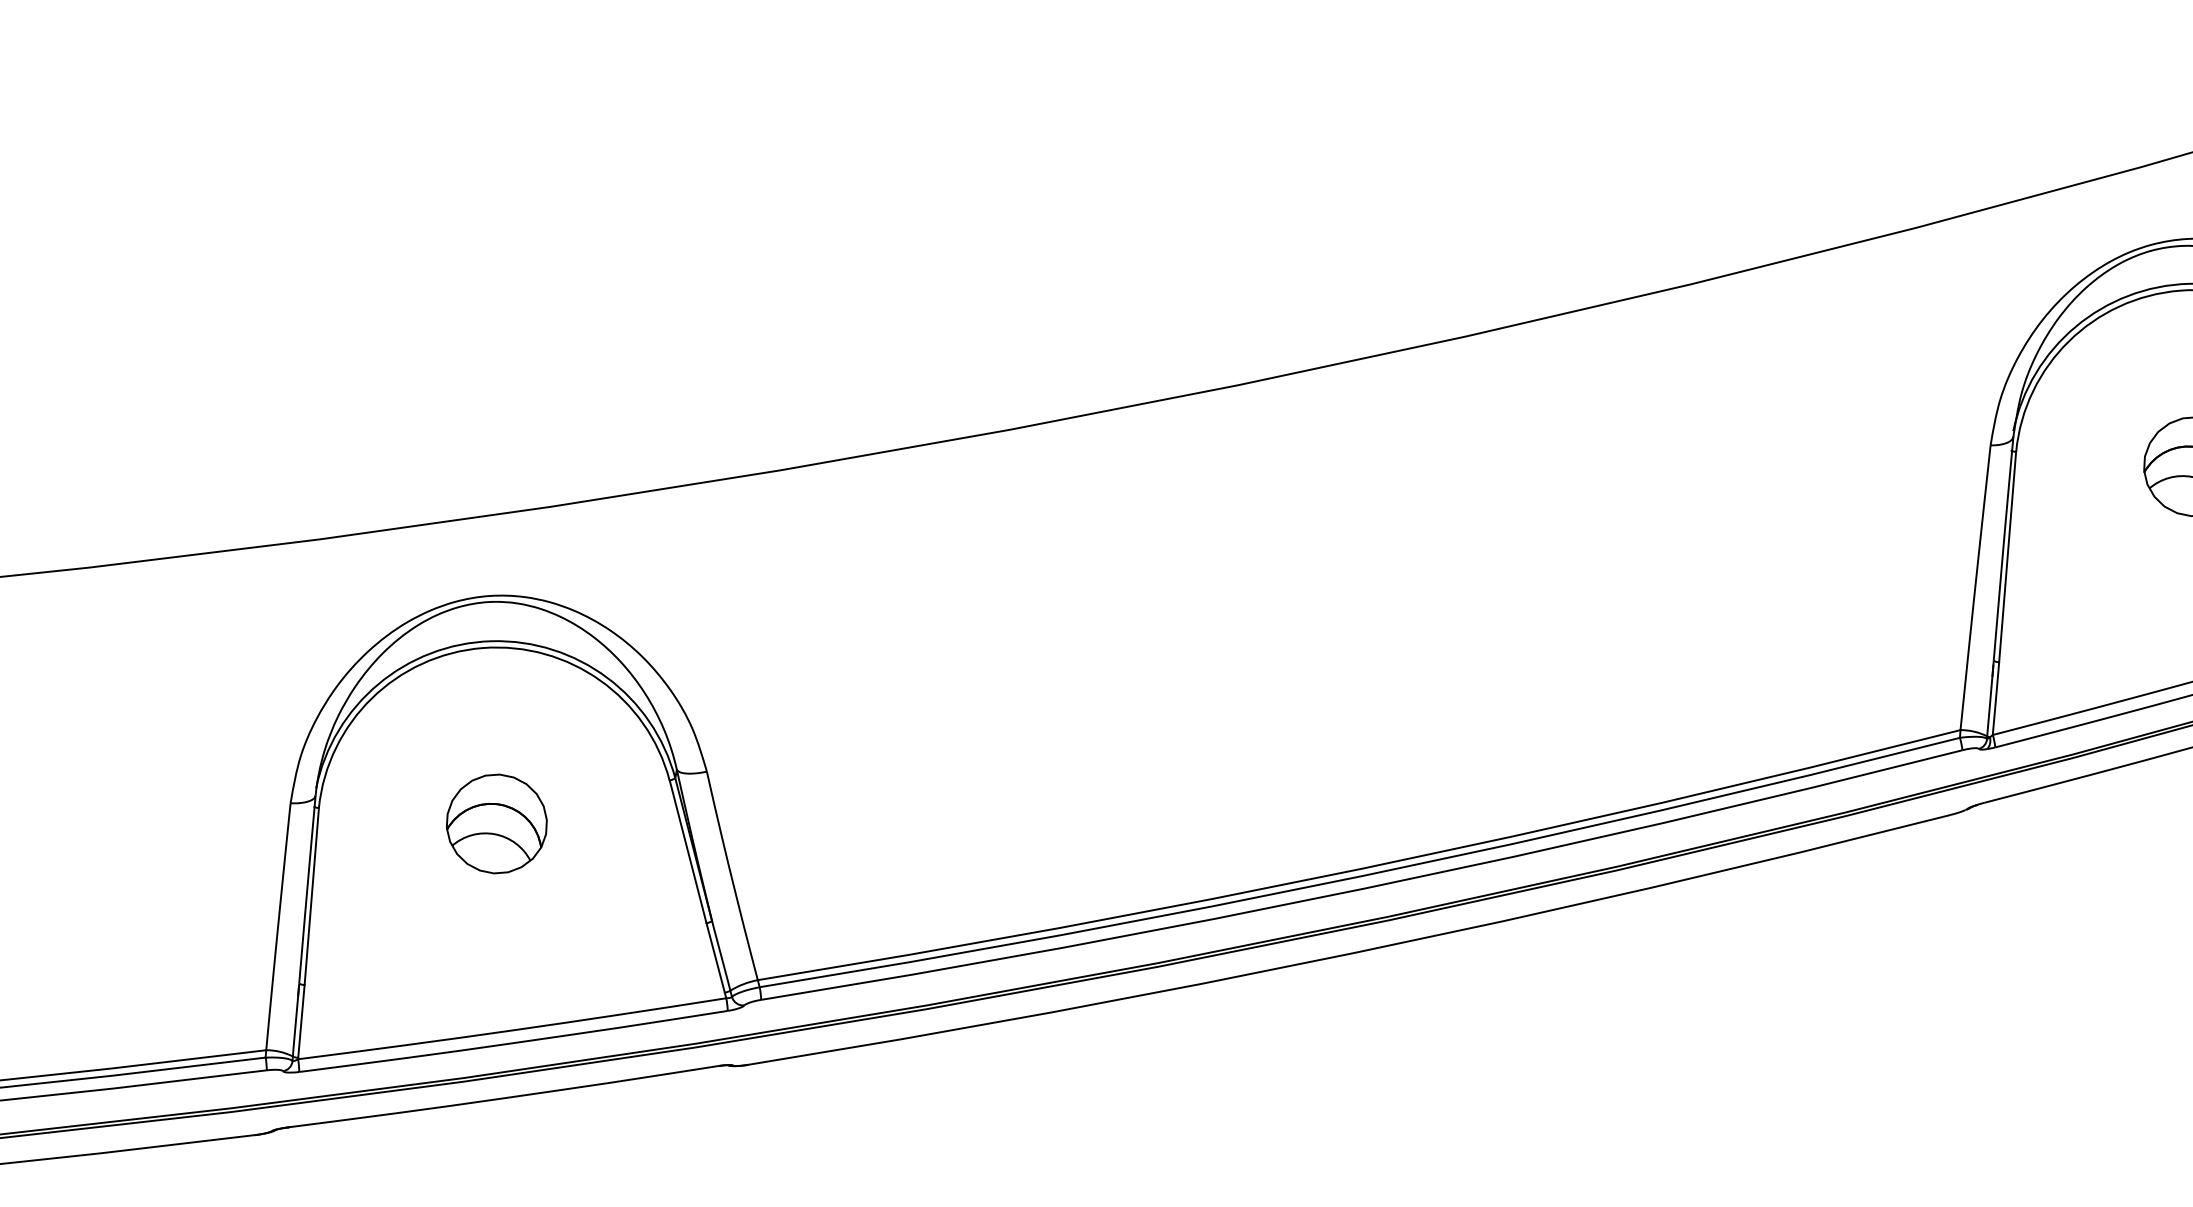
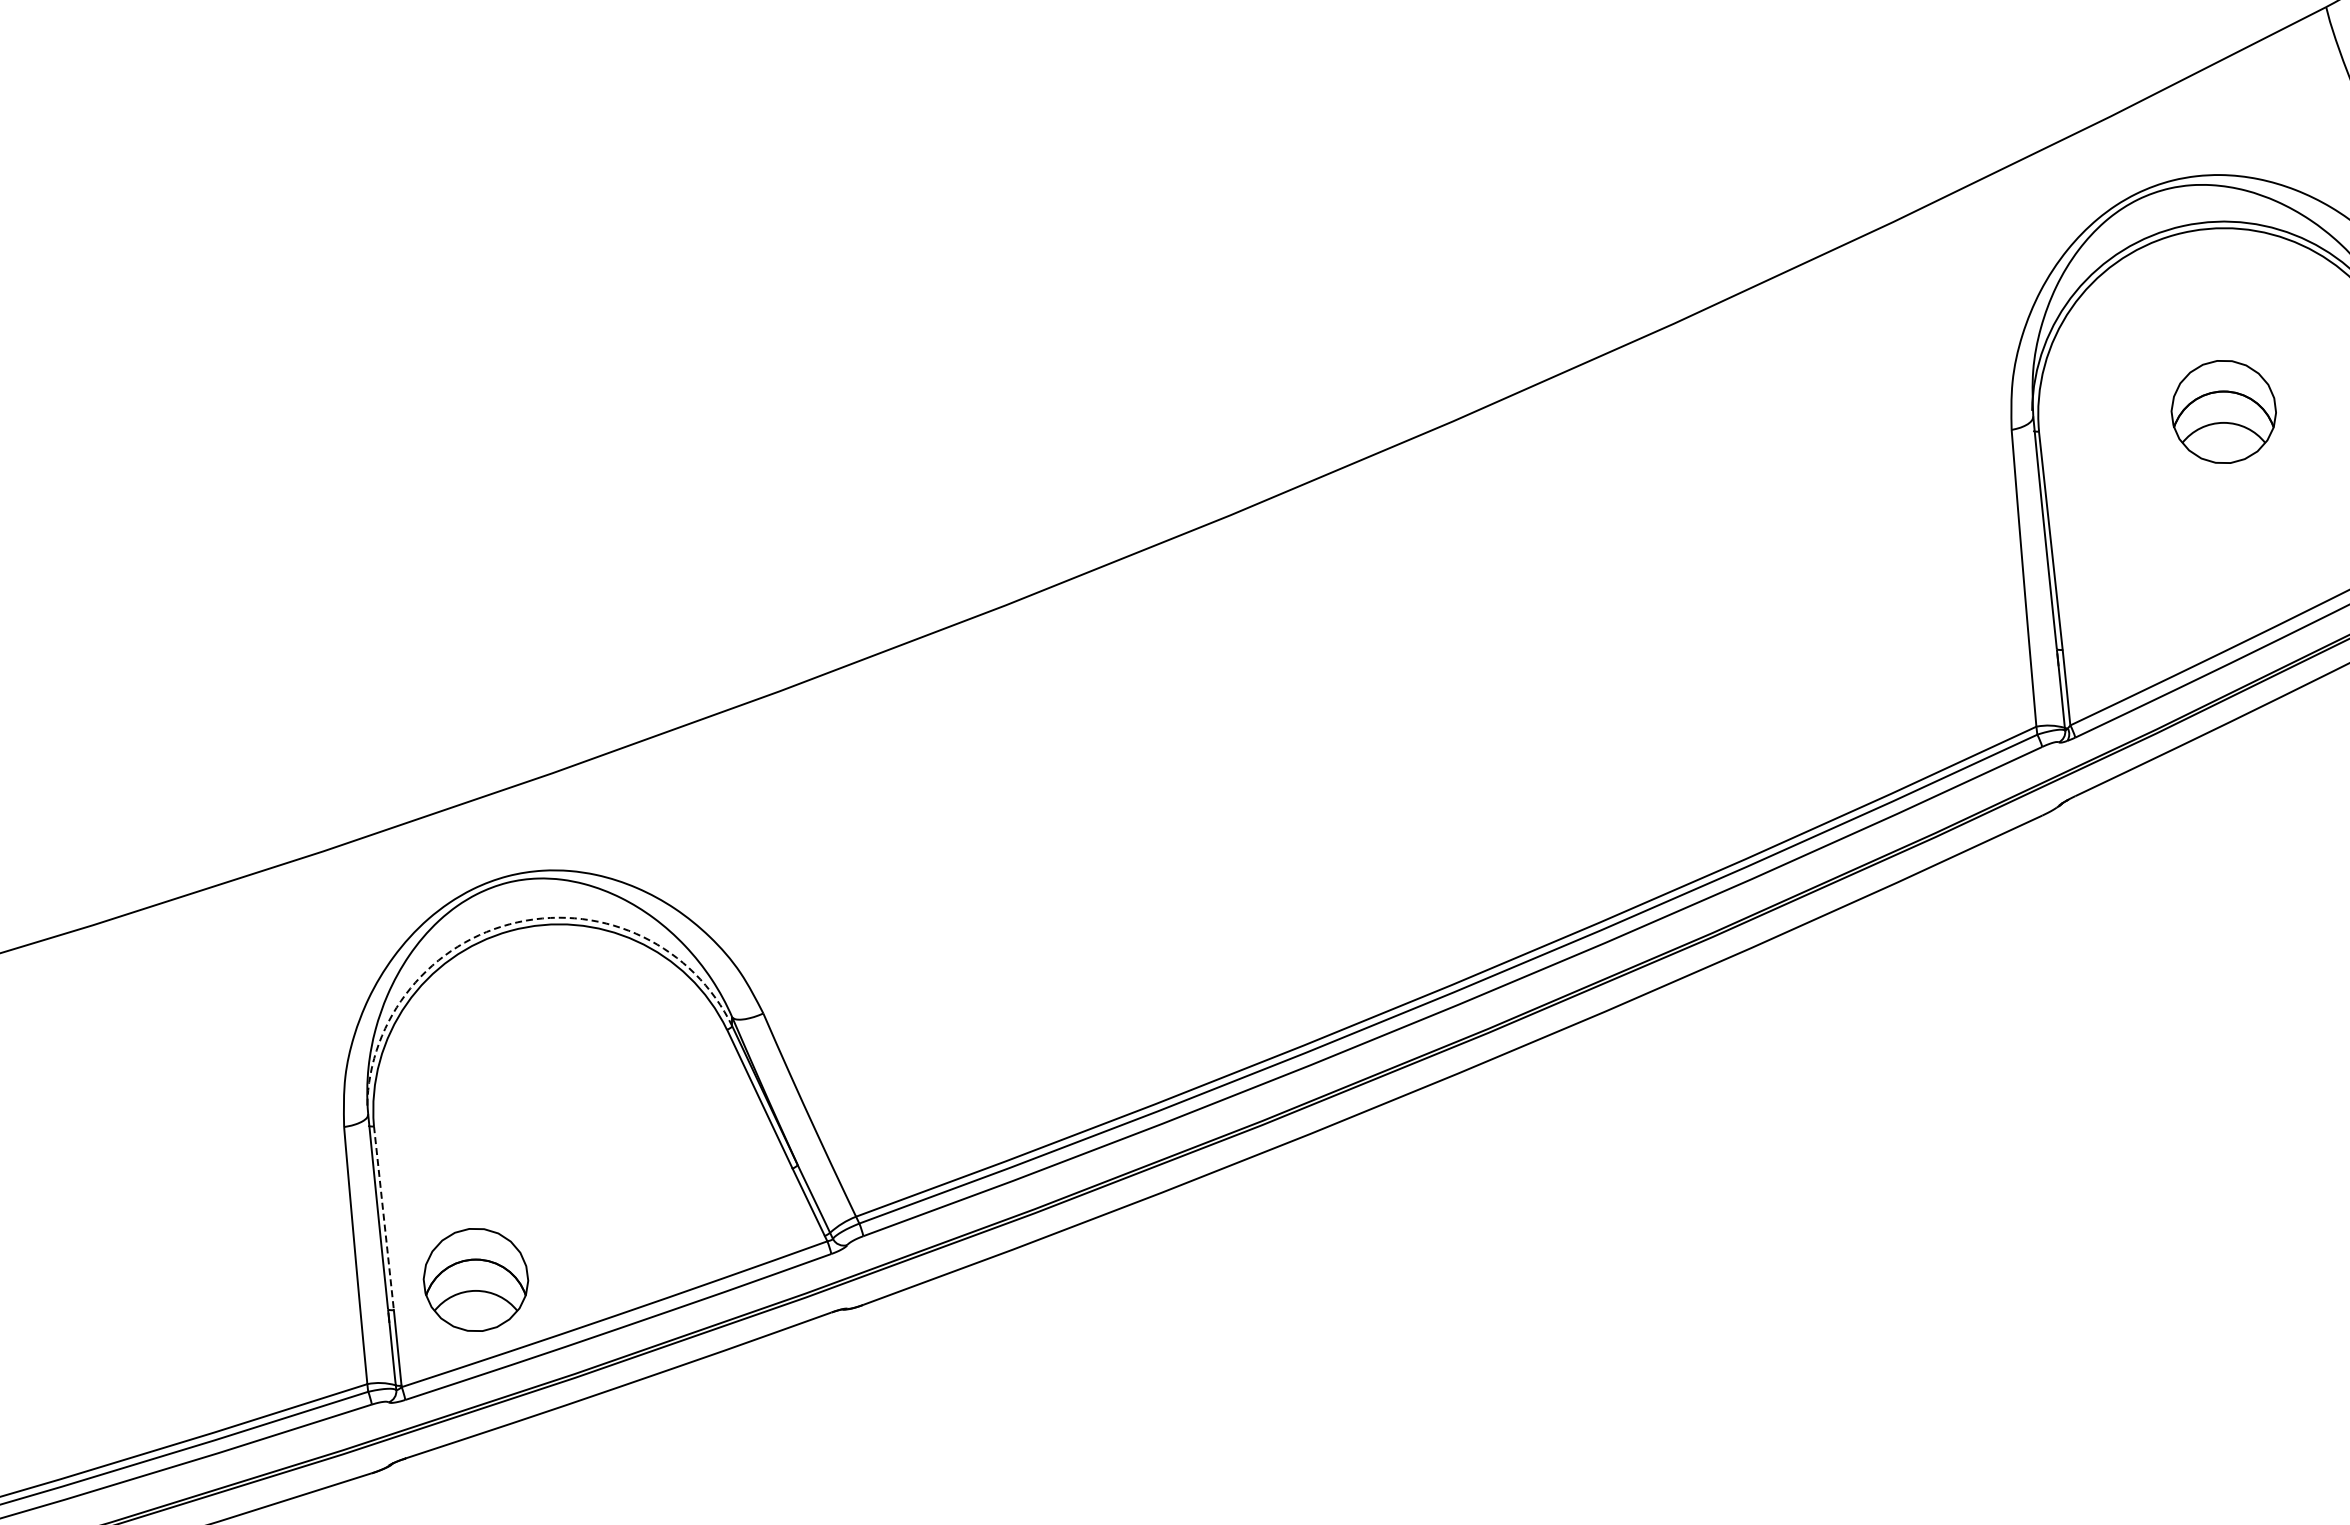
arc: (491, 641) -> (517, 922), solid -> dashed
part: (496, 823) -> (475, 1279), moved
line: (311, 896) -> (383, 1218), solid -> dashed

